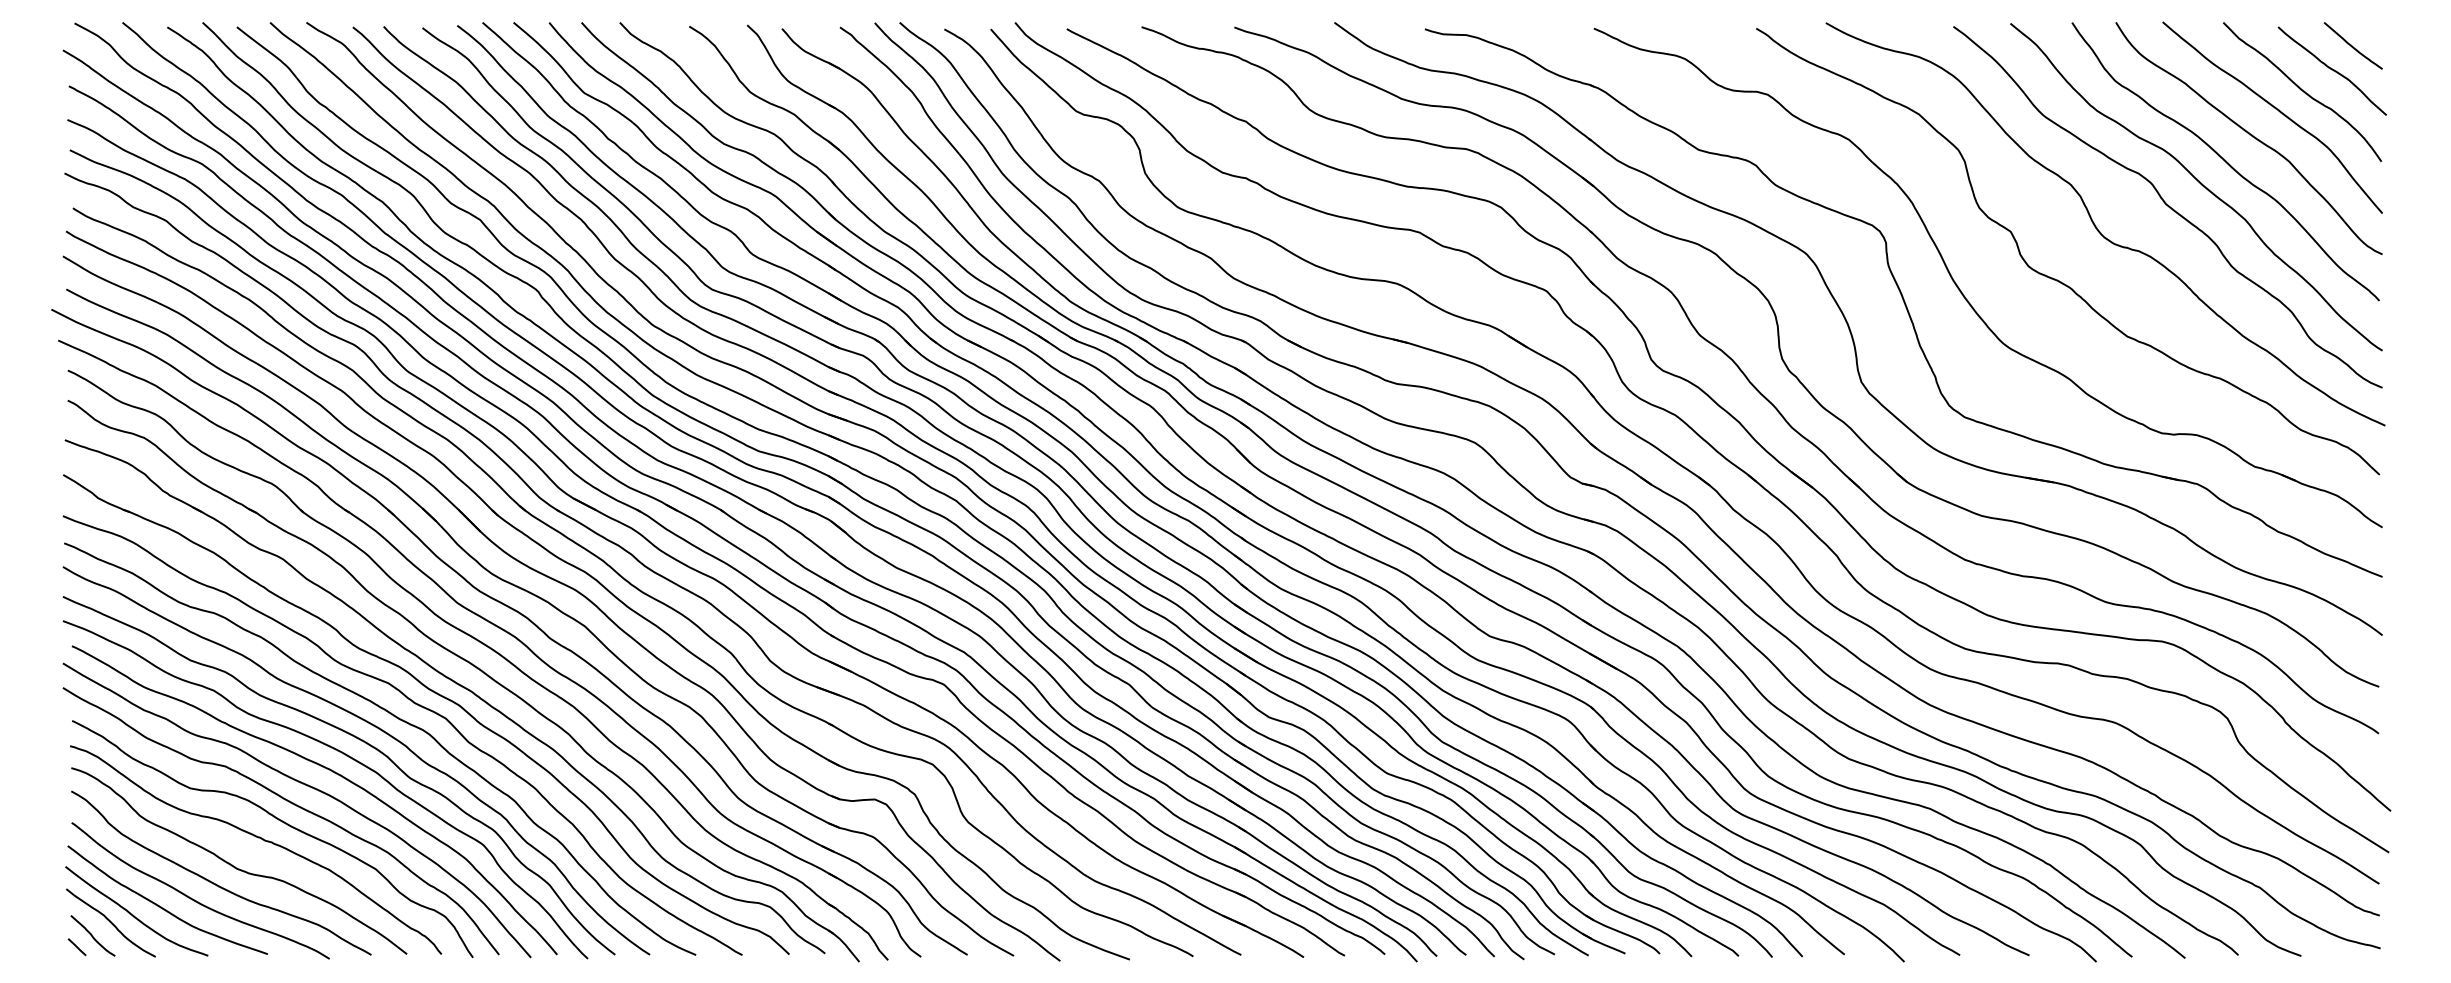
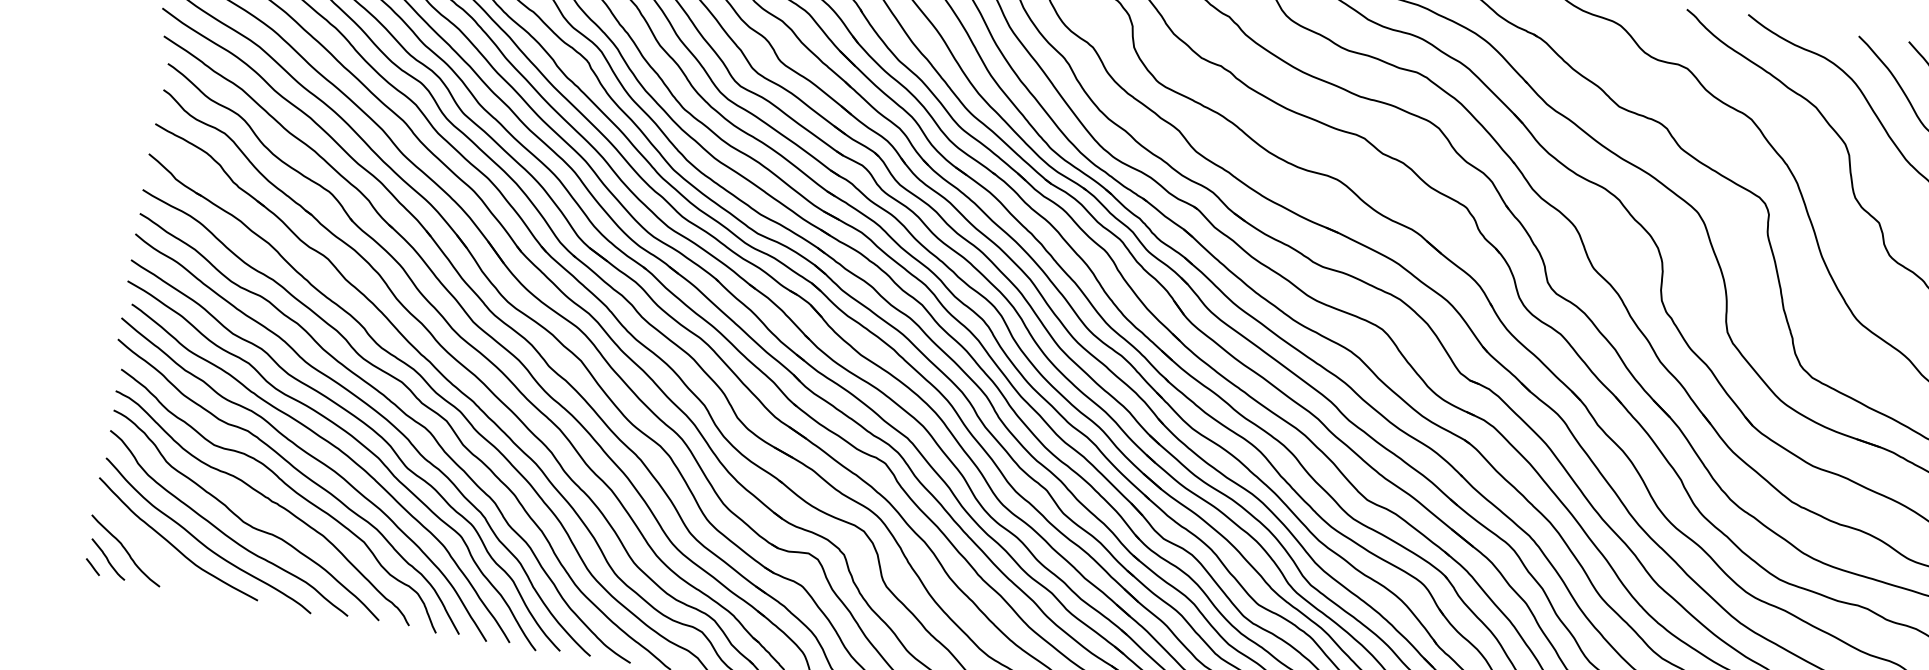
curve: (134, 915) -> (147, 547), removed

